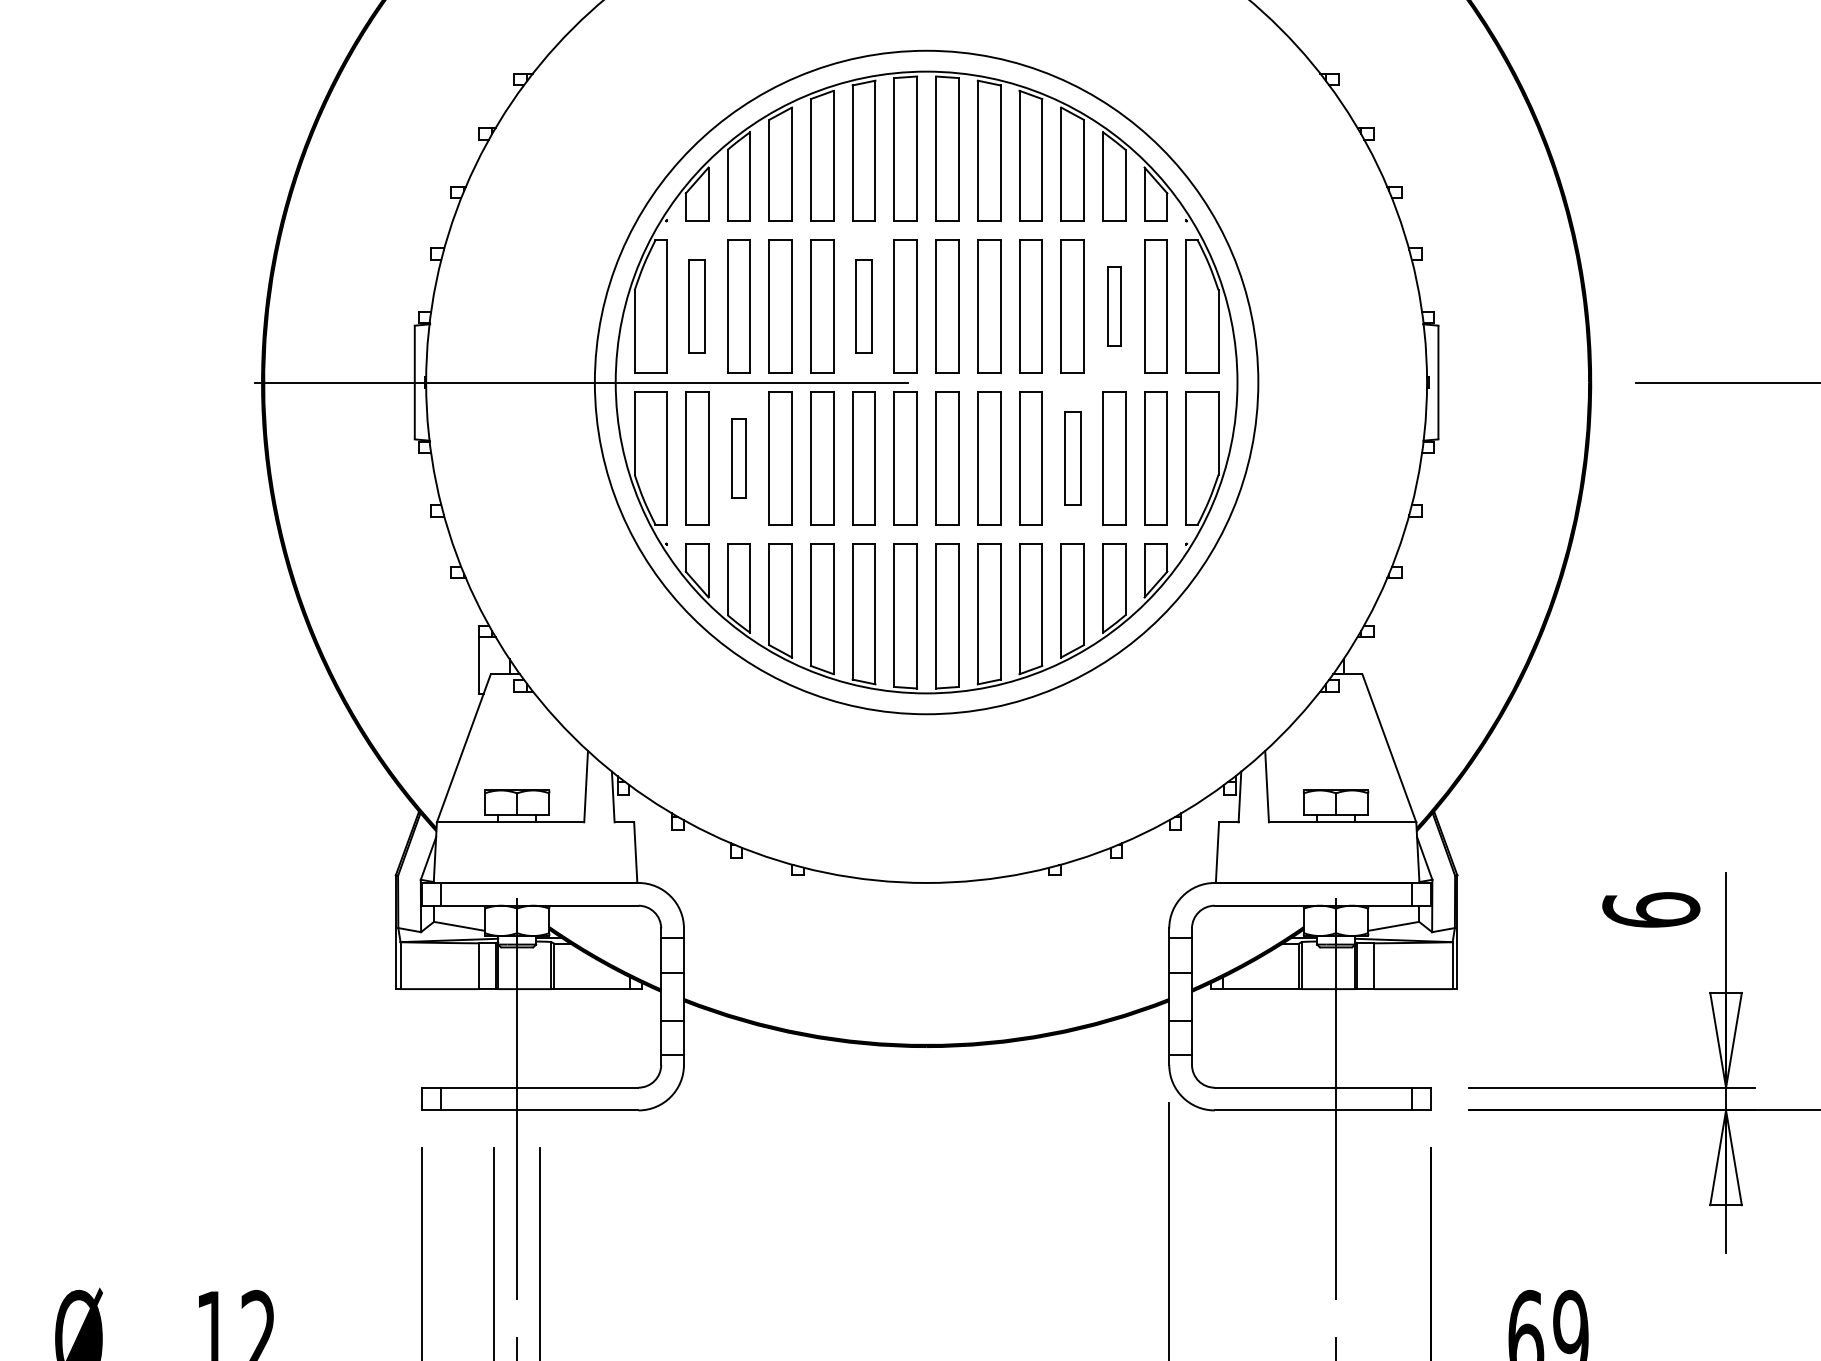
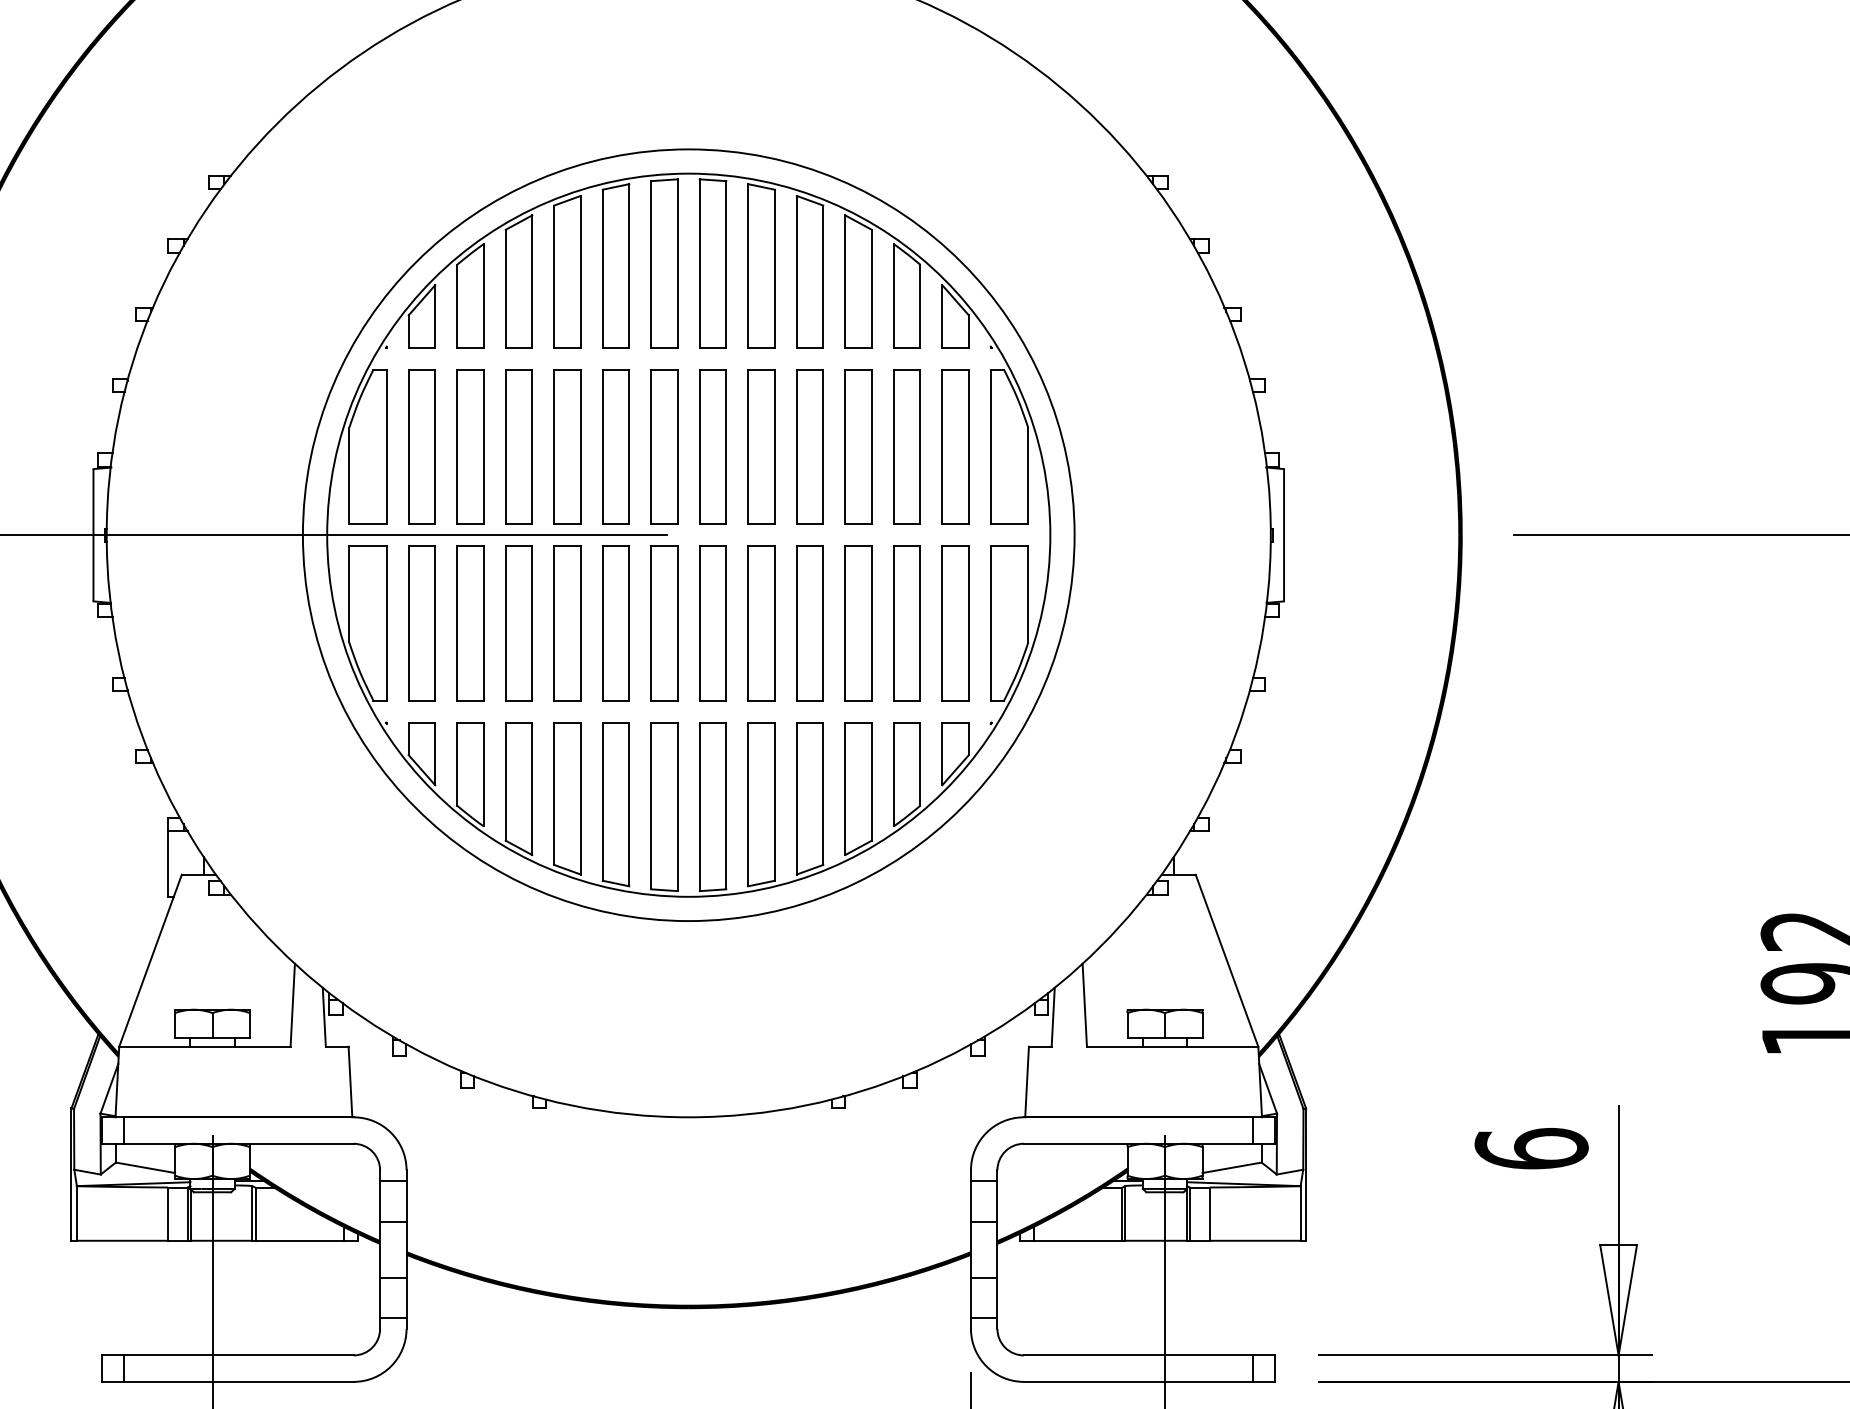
part: (697, 306) -> (422, 446), size x1.43
part: (863, 306) -> (615, 446), size x1.43
part: (1114, 306) -> (907, 446), size x1.67
part: (738, 458) -> (469, 623), size x1.67
part: (1072, 458) -> (858, 623), size x1.43

